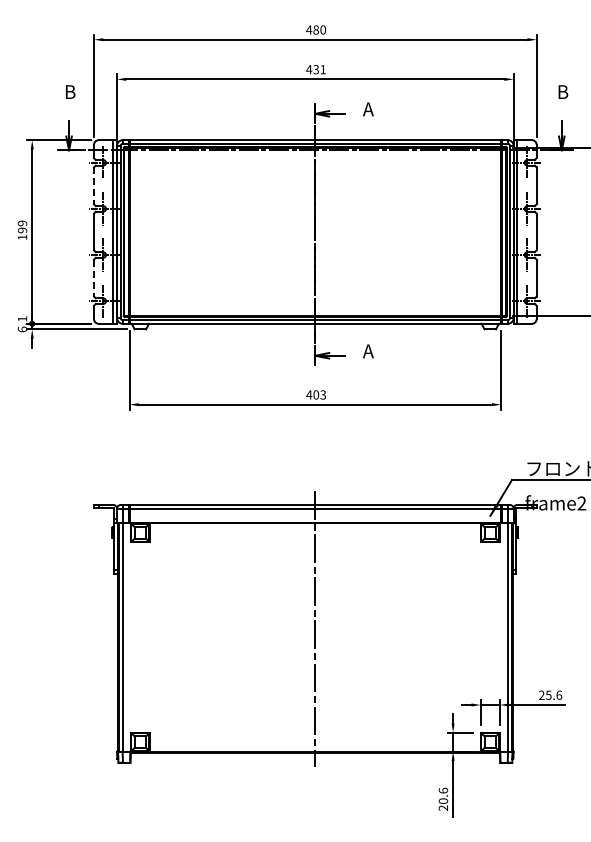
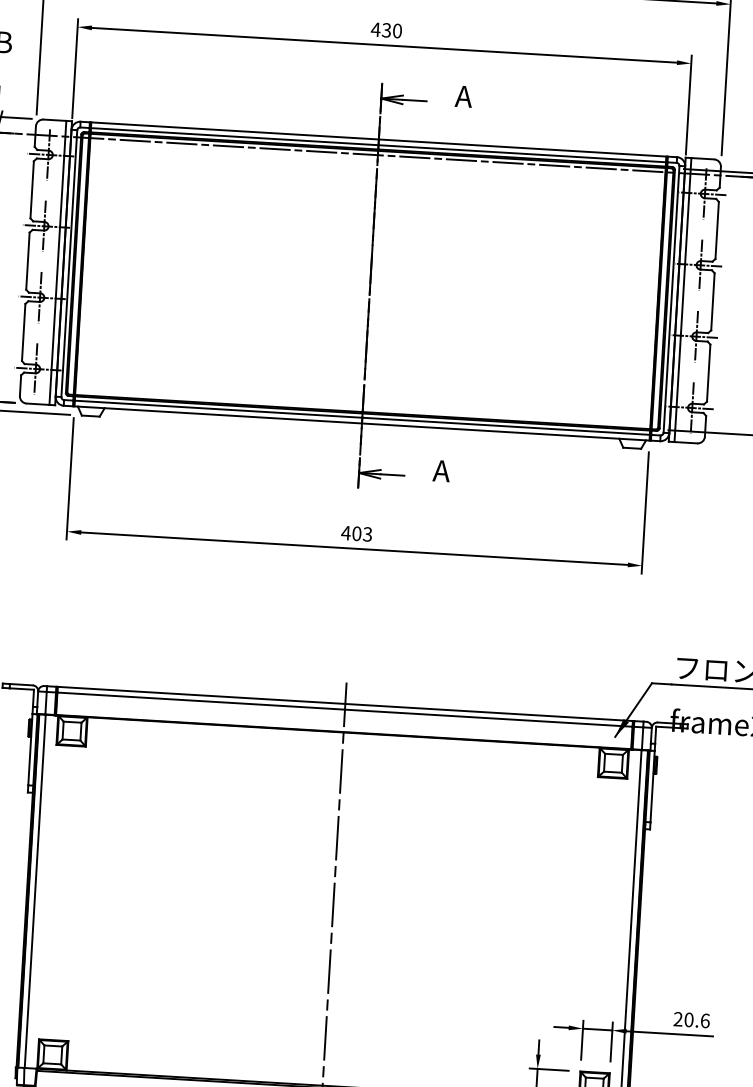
text: (322, 69) -> (396, 30), 431 -> 430
line: (94, 186) -> (32, 190), dashed -> solid
line: (94, 278) -> (24, 333), dashed -> solid
text: (548, 694) -> (688, 1018), 25.6 -> 20.6

